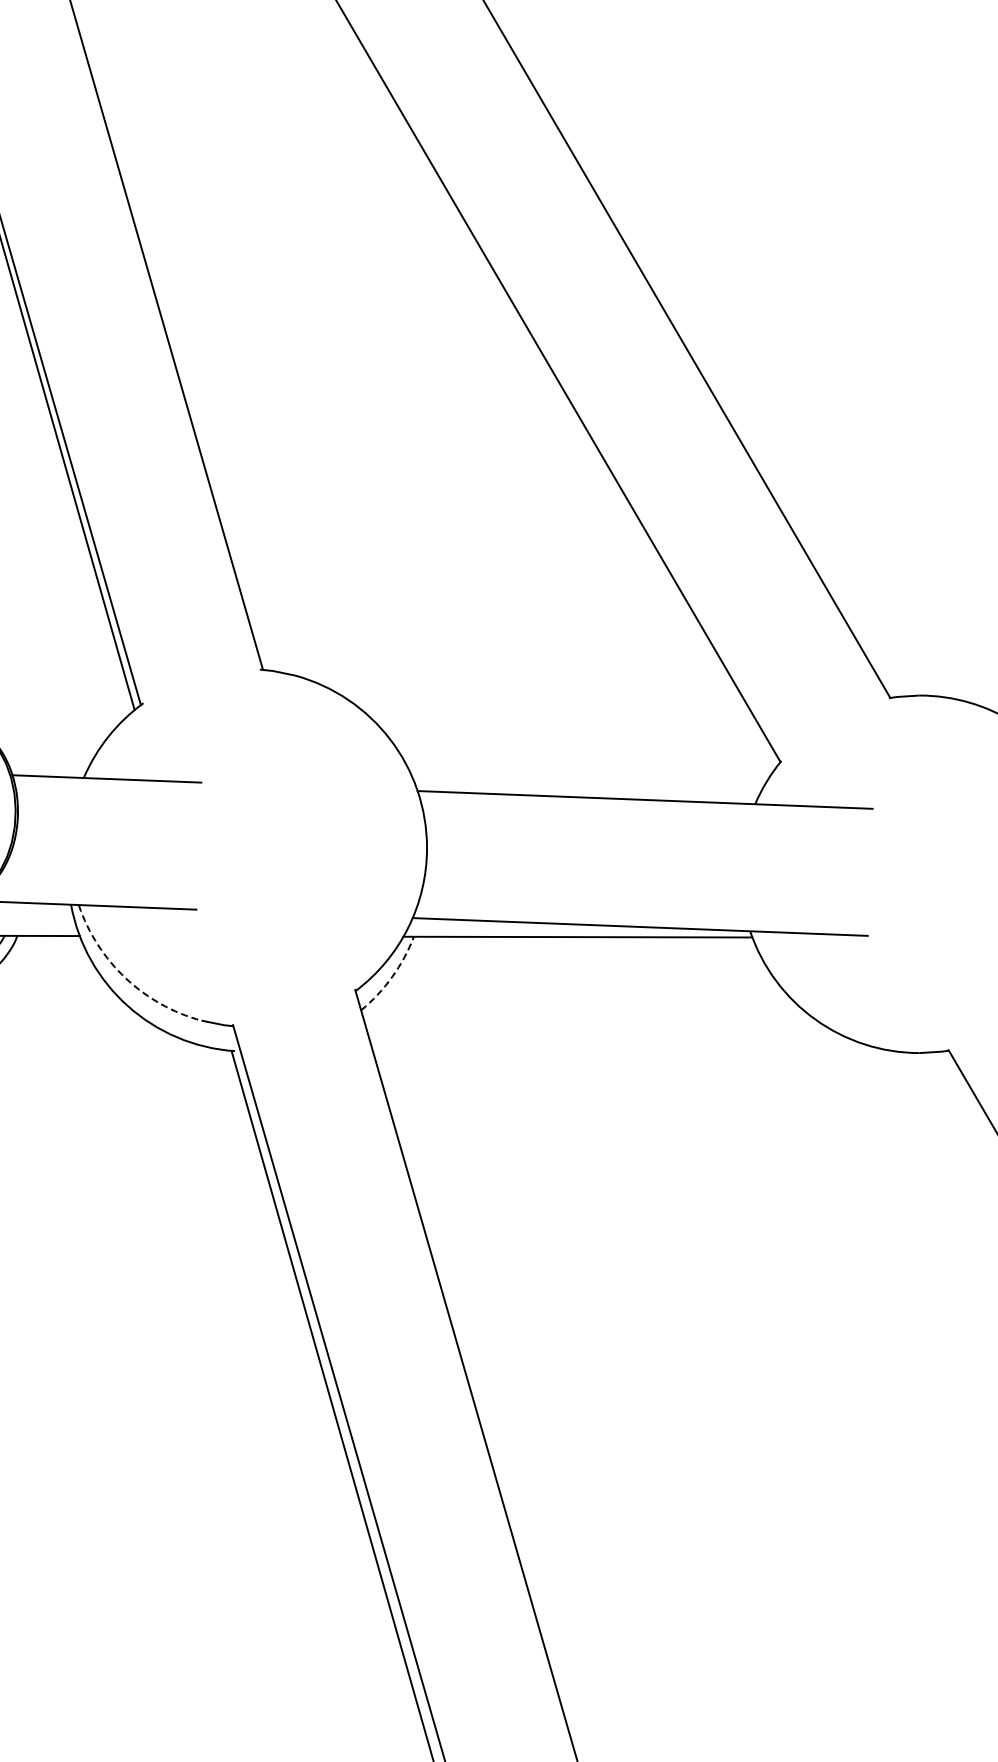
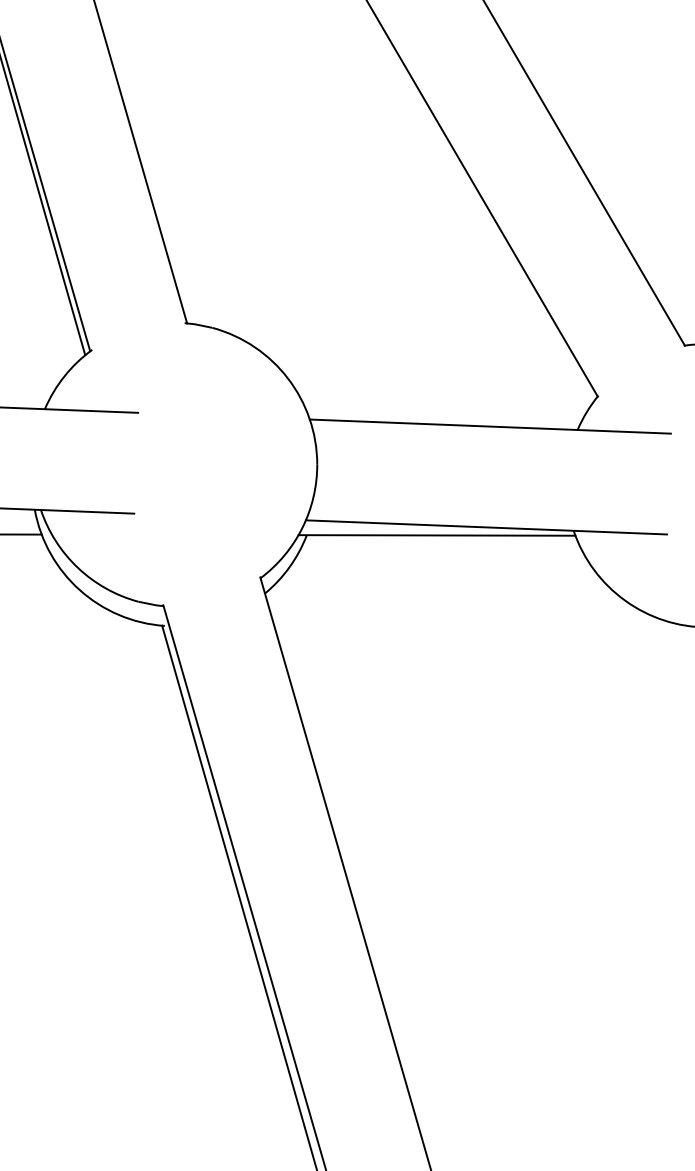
arc: (392, 976) -> (289, 566), dashed -> solid
arc: (125, 978) -> (77, 568), dashed -> solid

